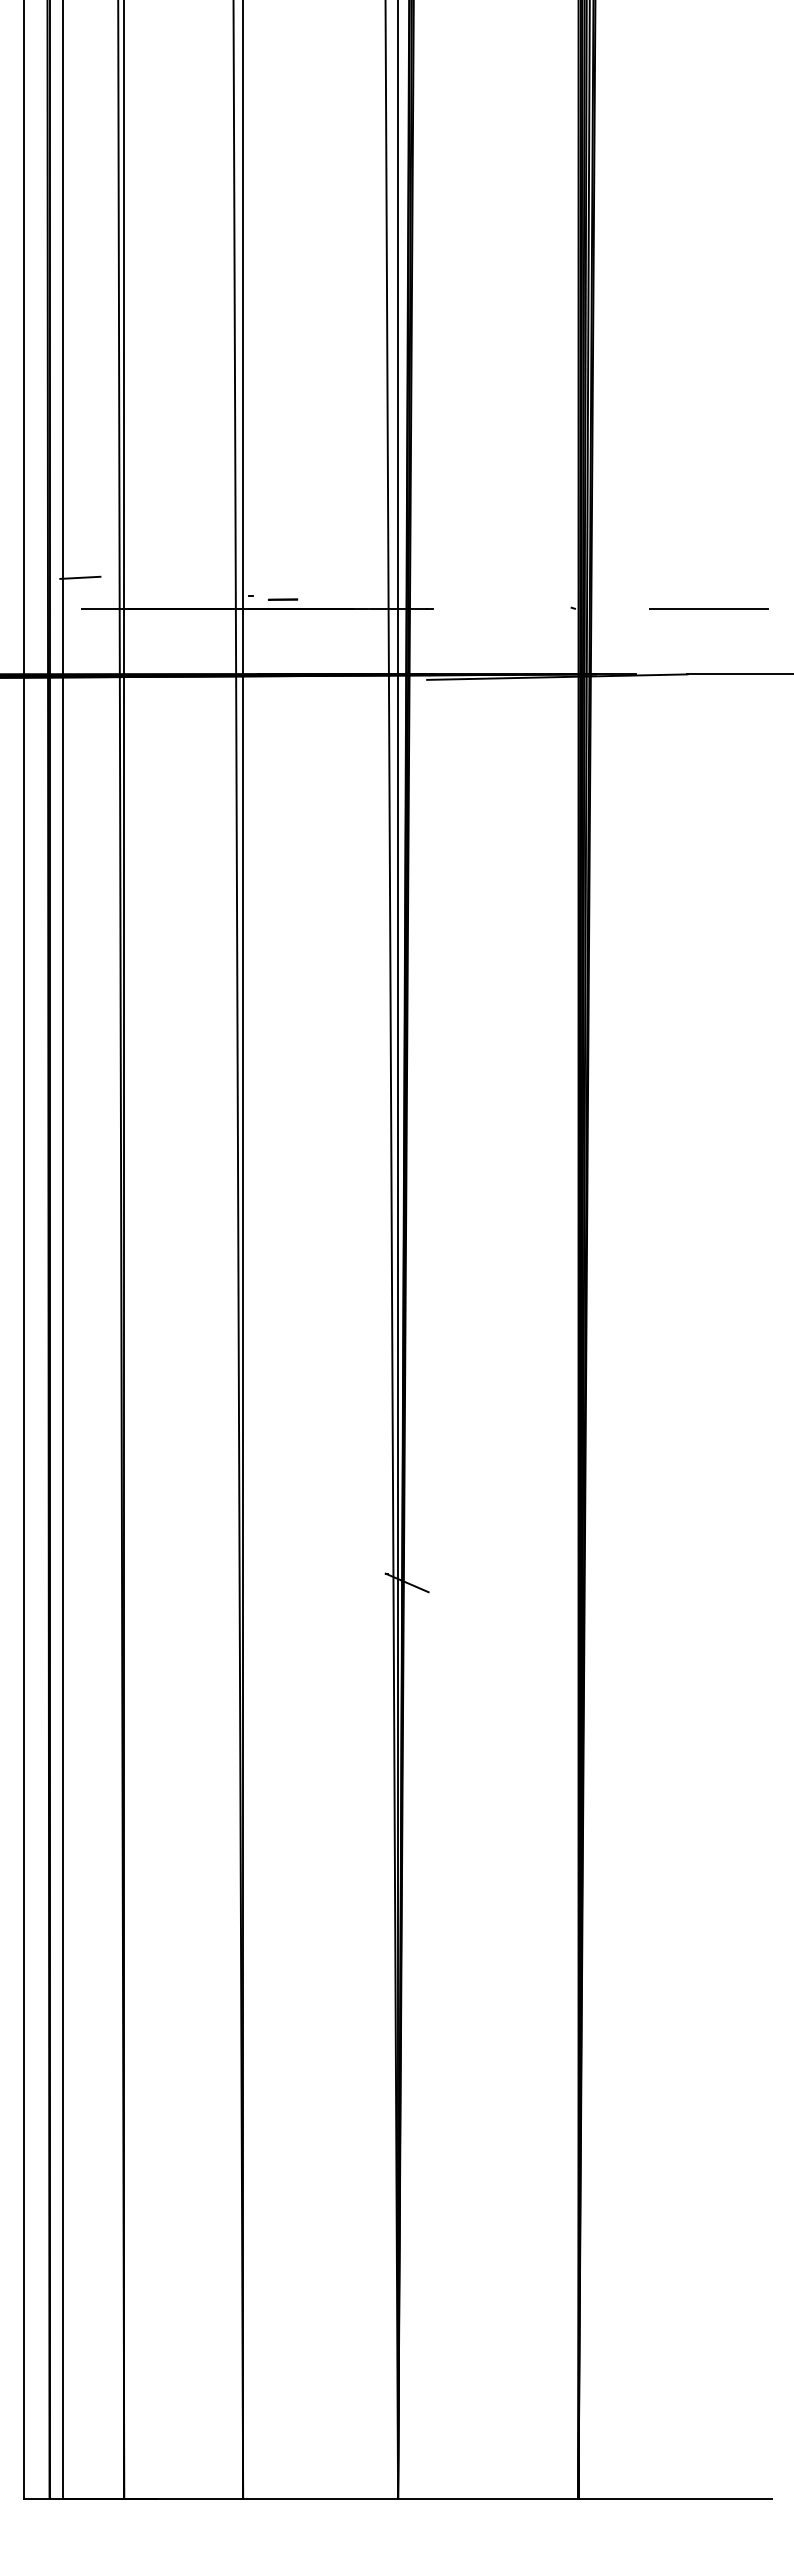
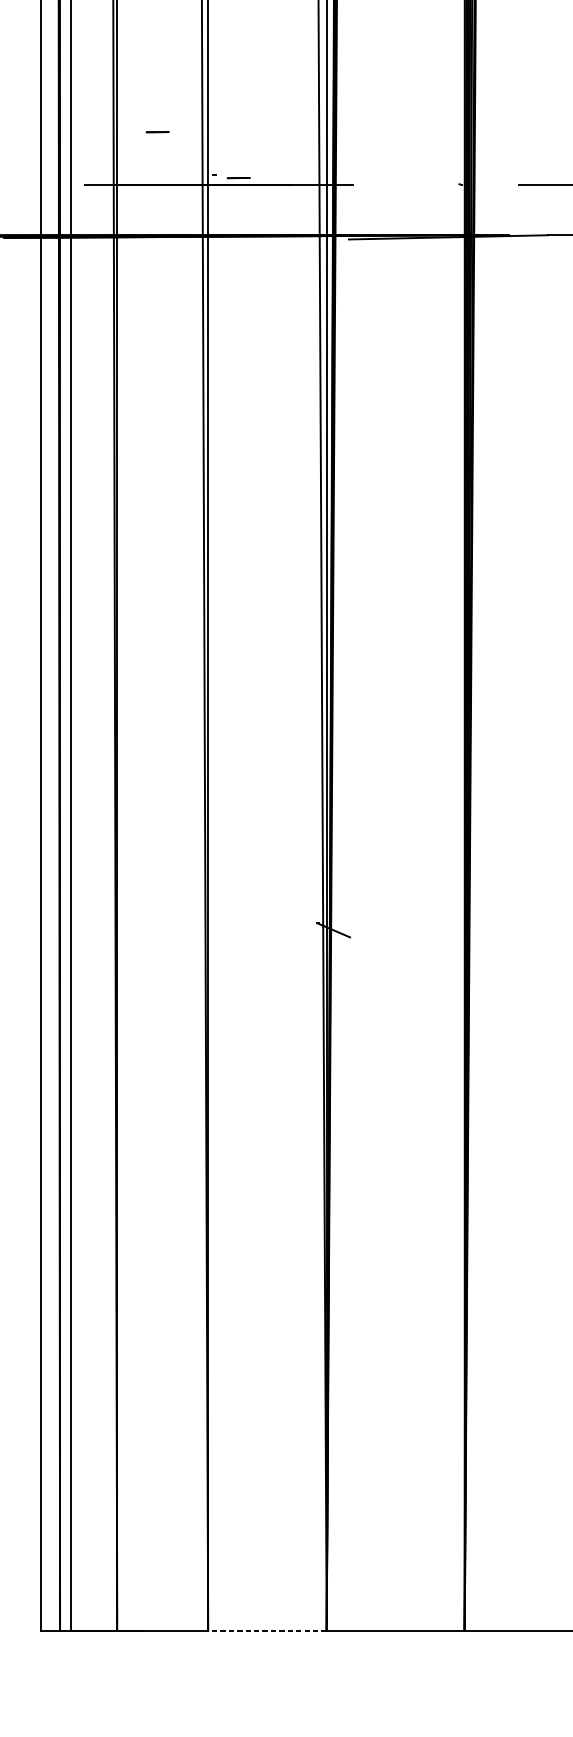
line: (176, 539) -> (157, 132), added
line: (80, 577) -> (83, 161), removed
line: (320, 2498) -> (267, 1630), solid -> dashed

